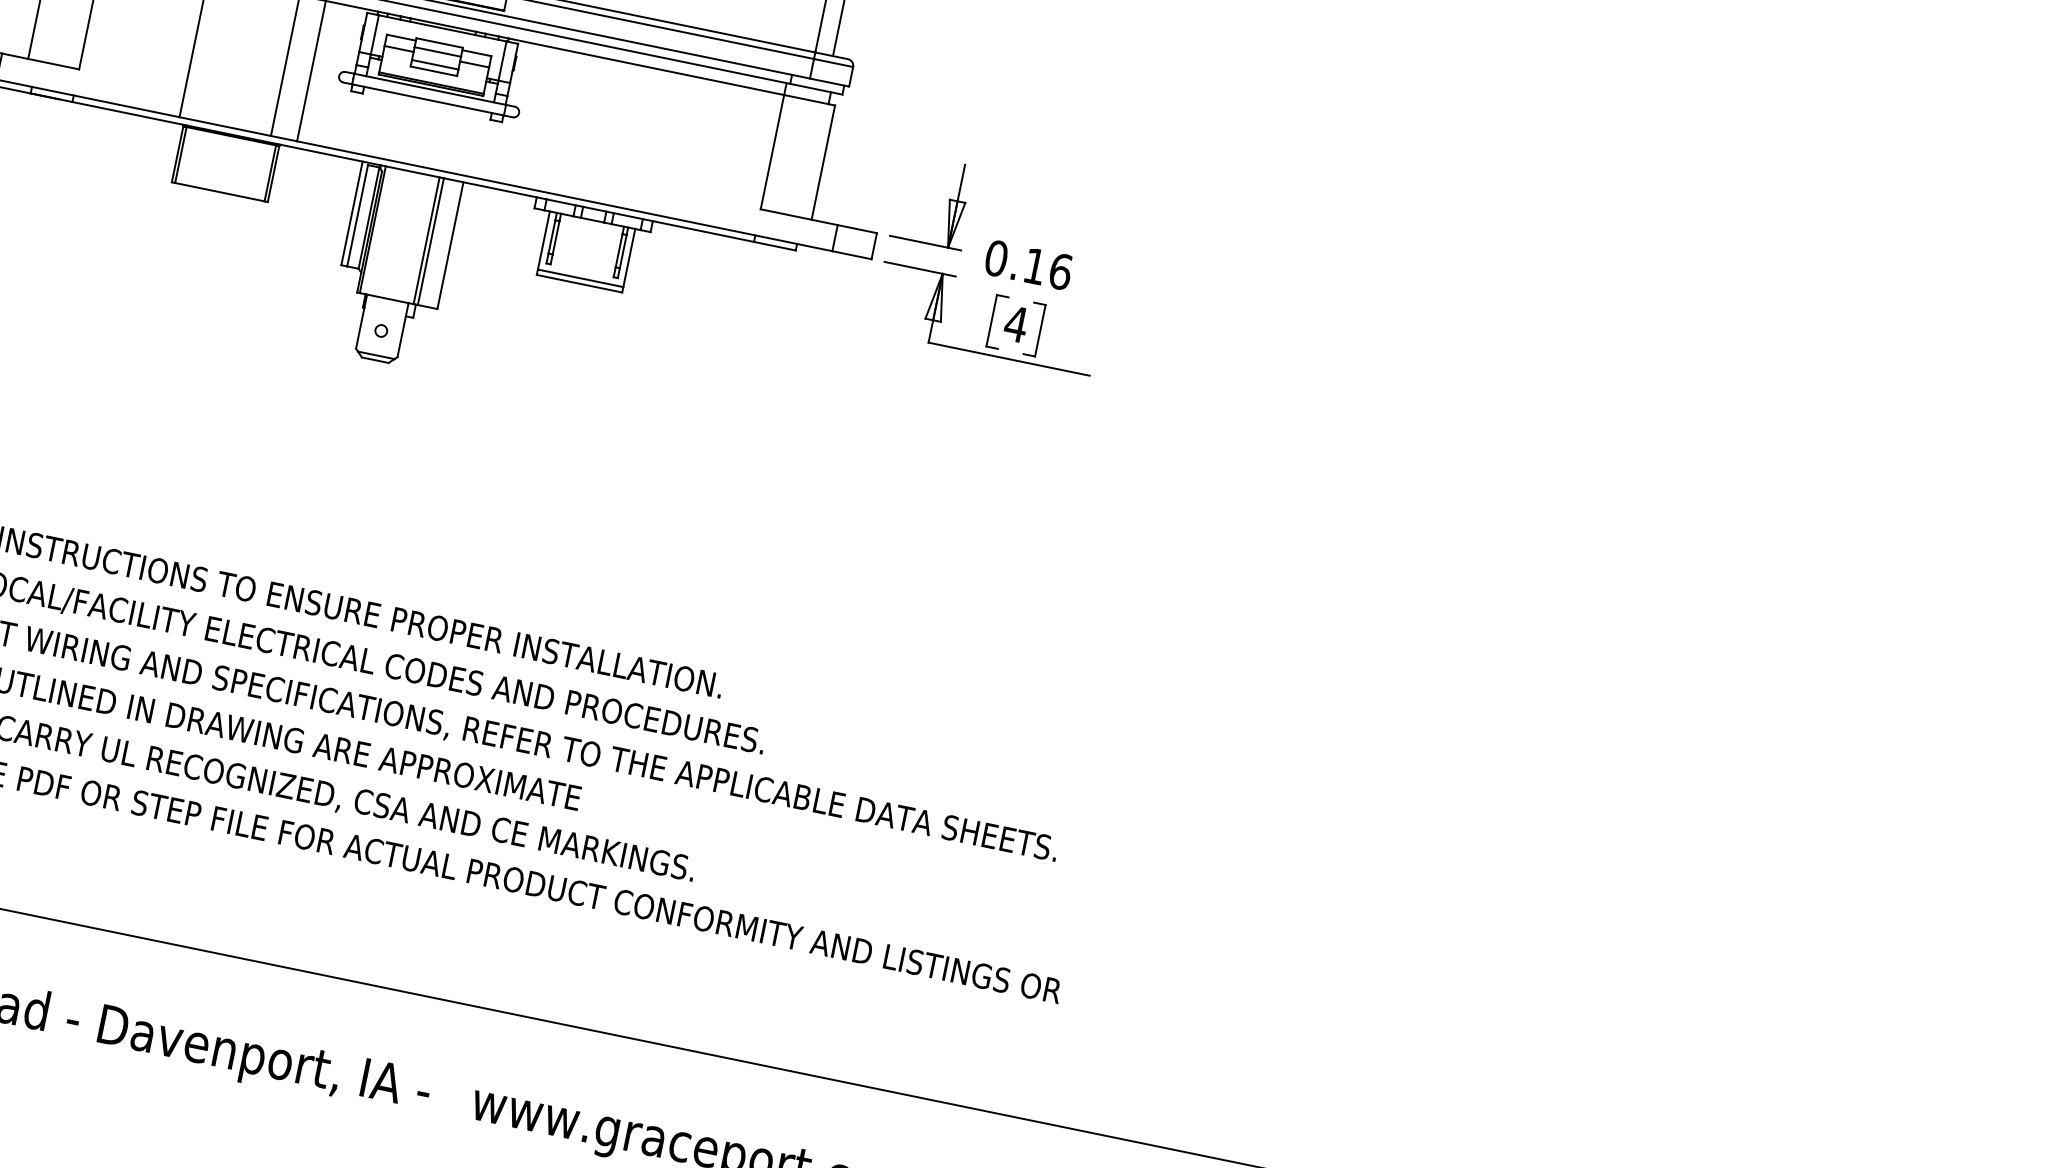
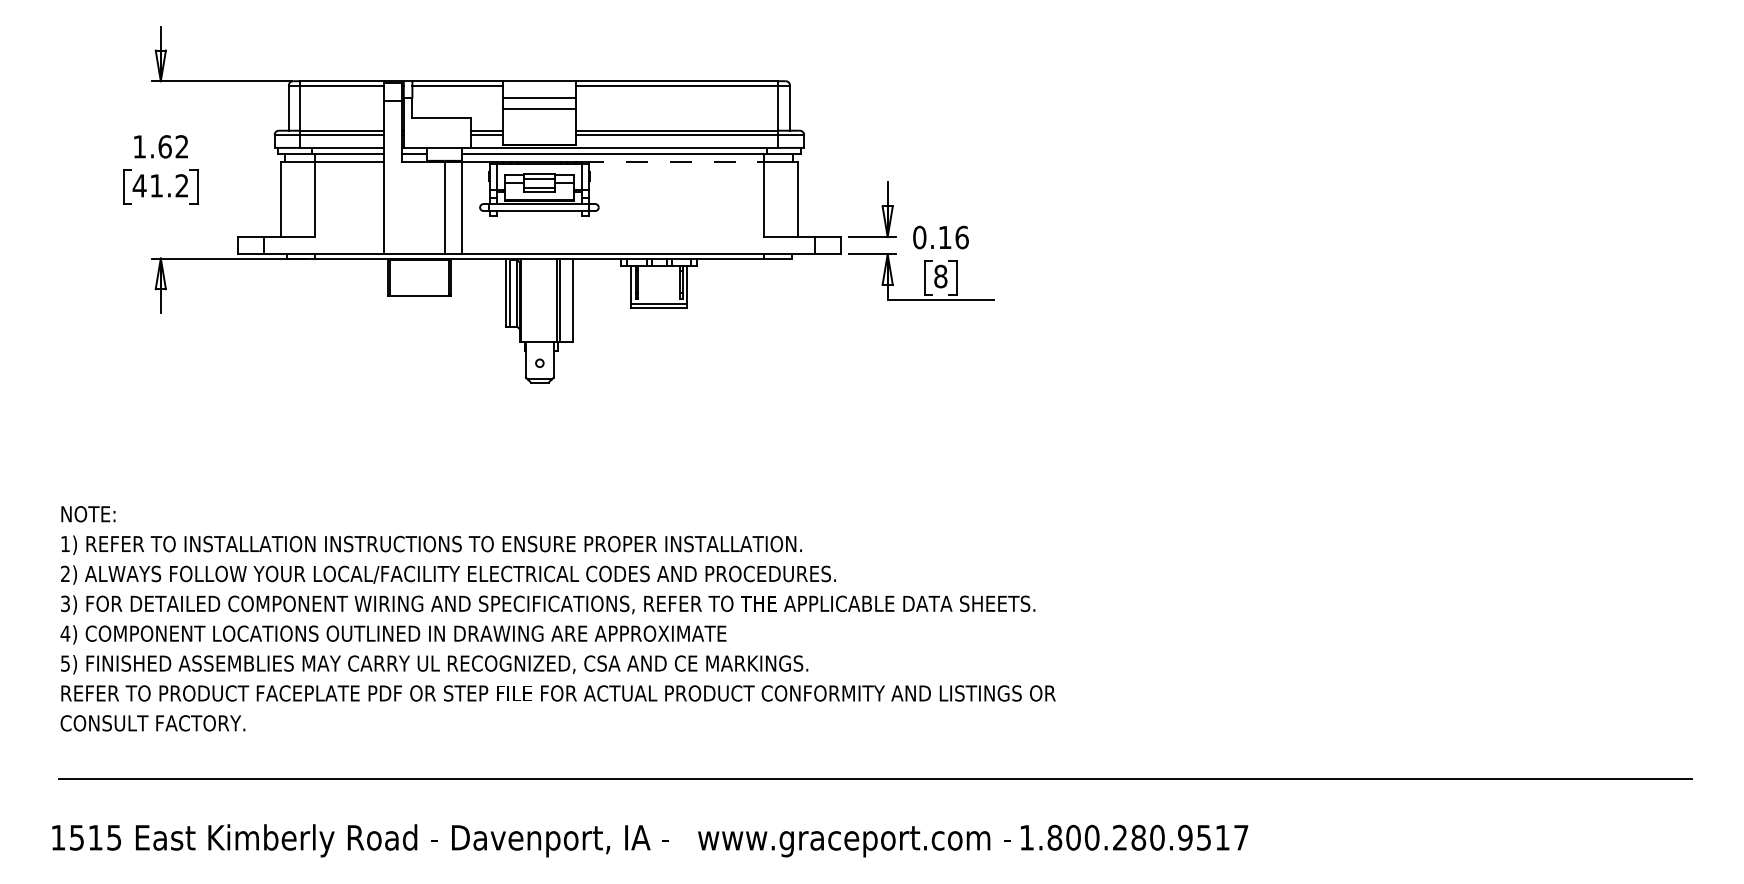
line: (646, 66) -> (673, 161), solid -> dashed
text: (1015, 324) -> (940, 276), 4 -> 8

